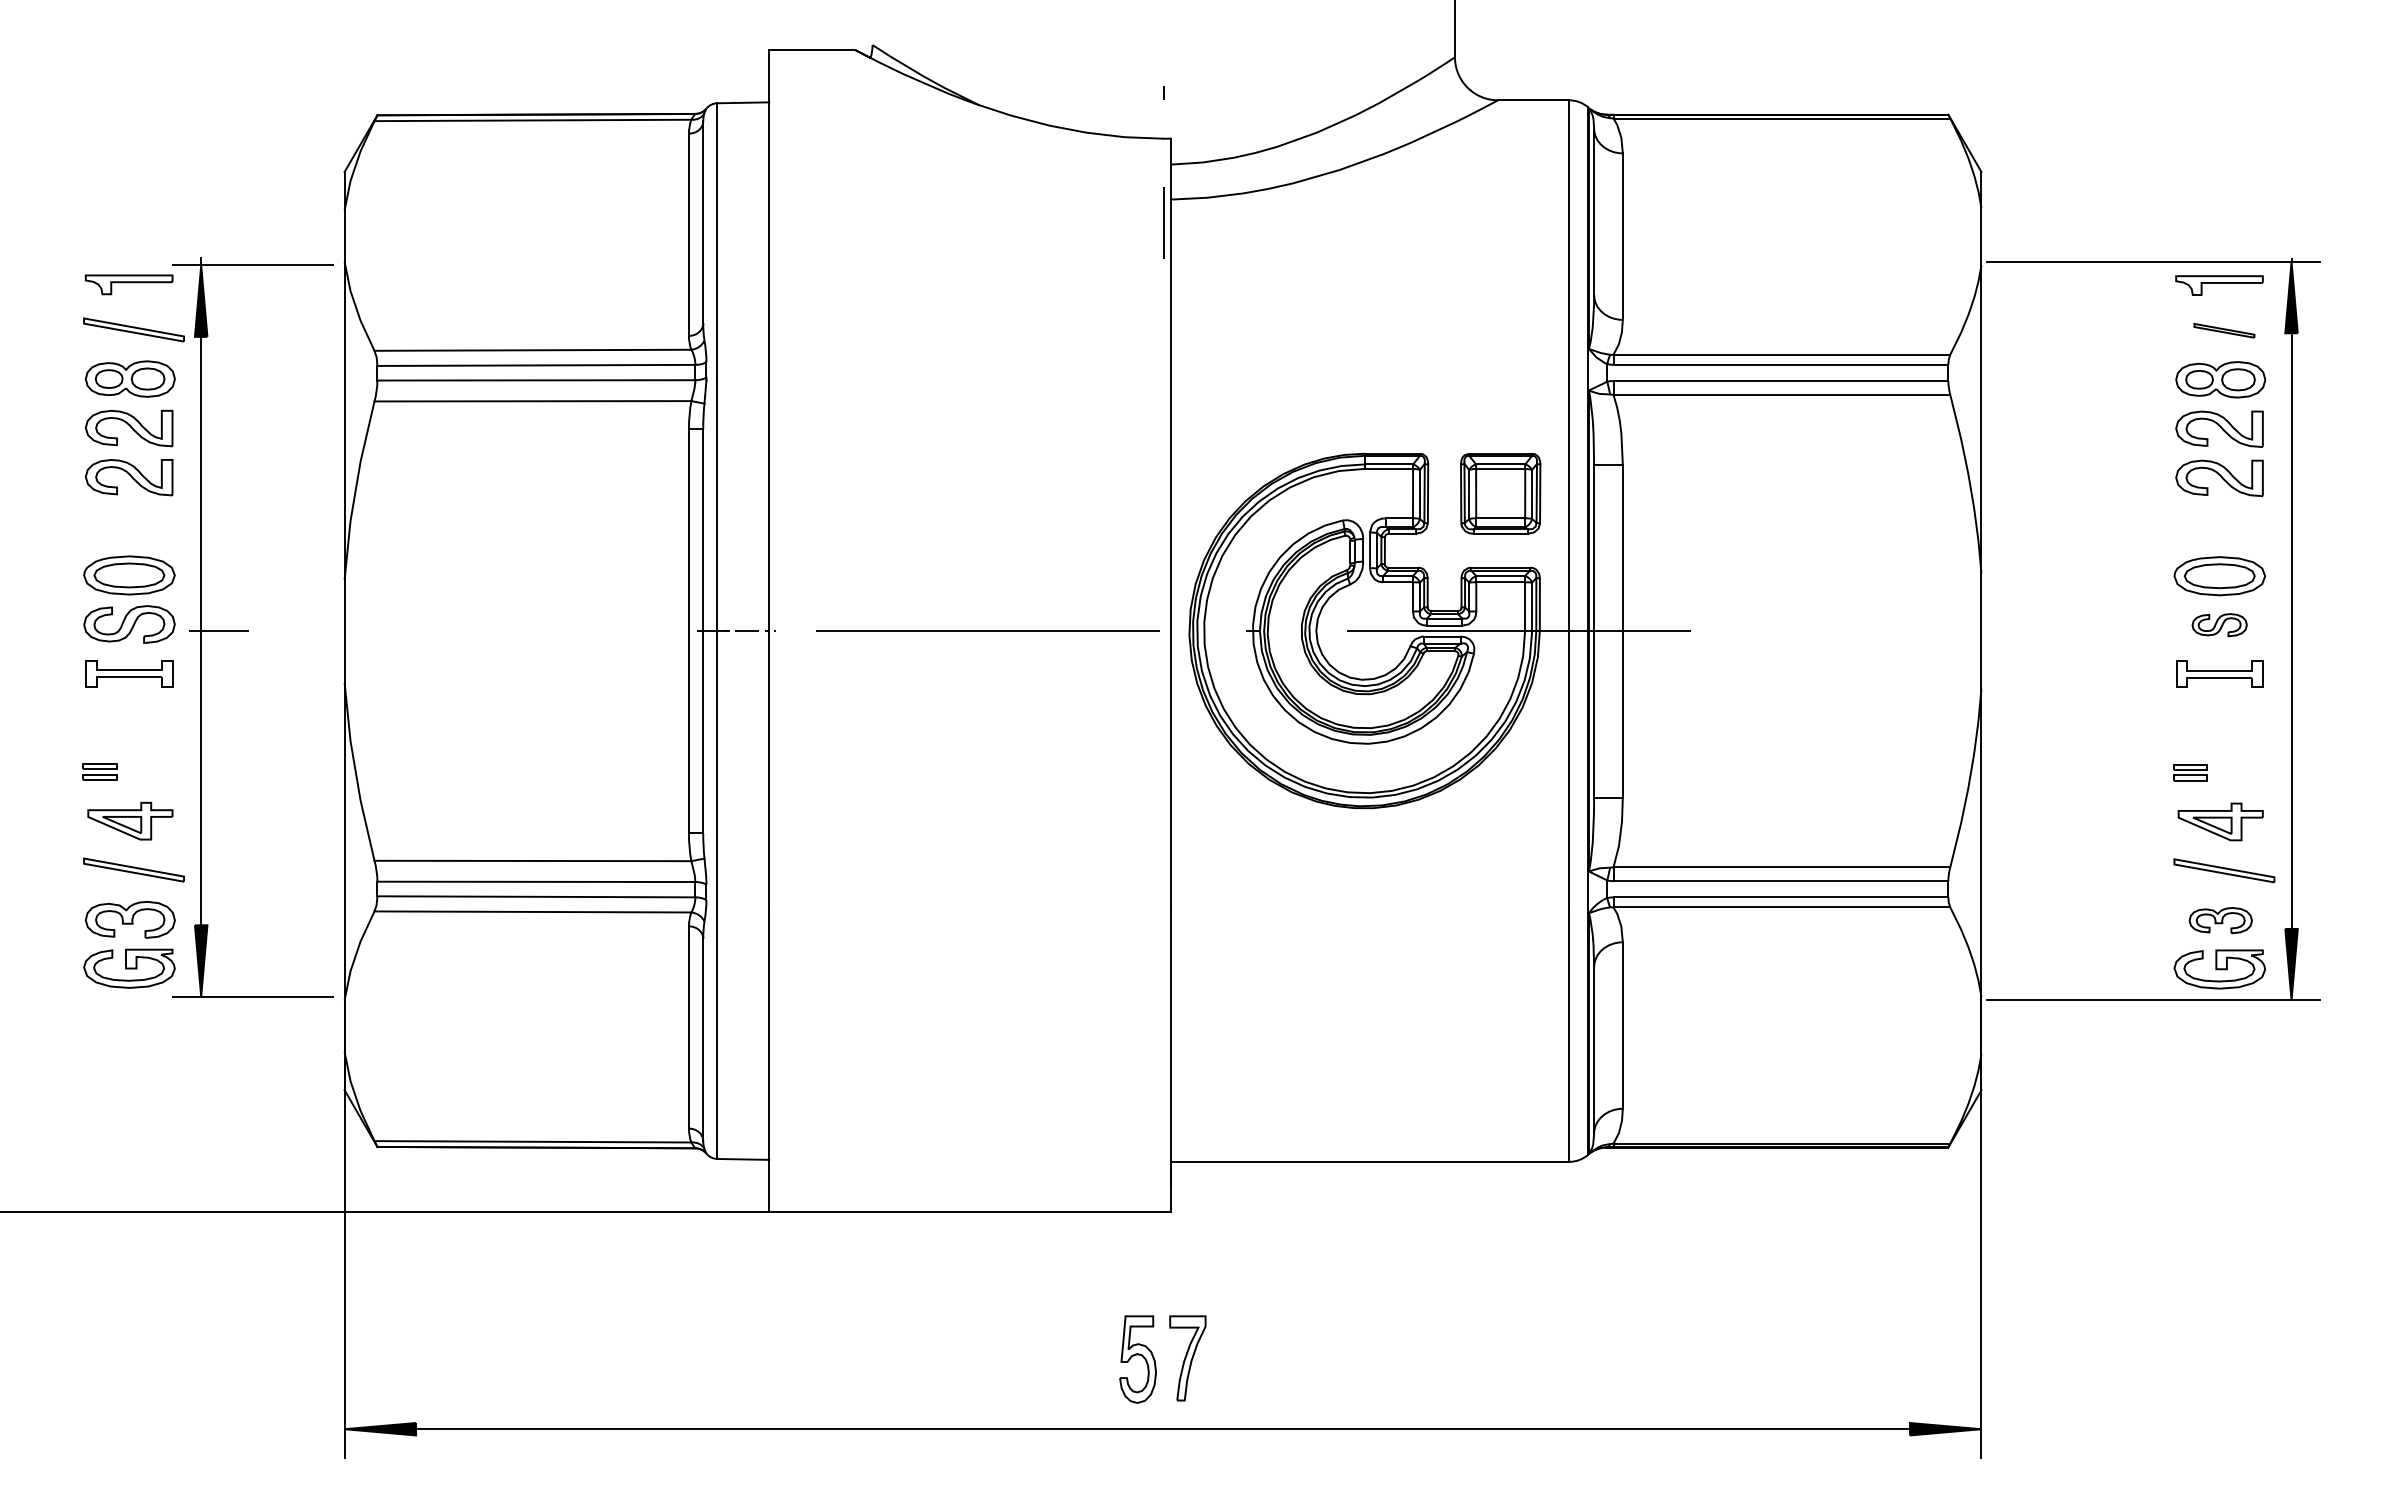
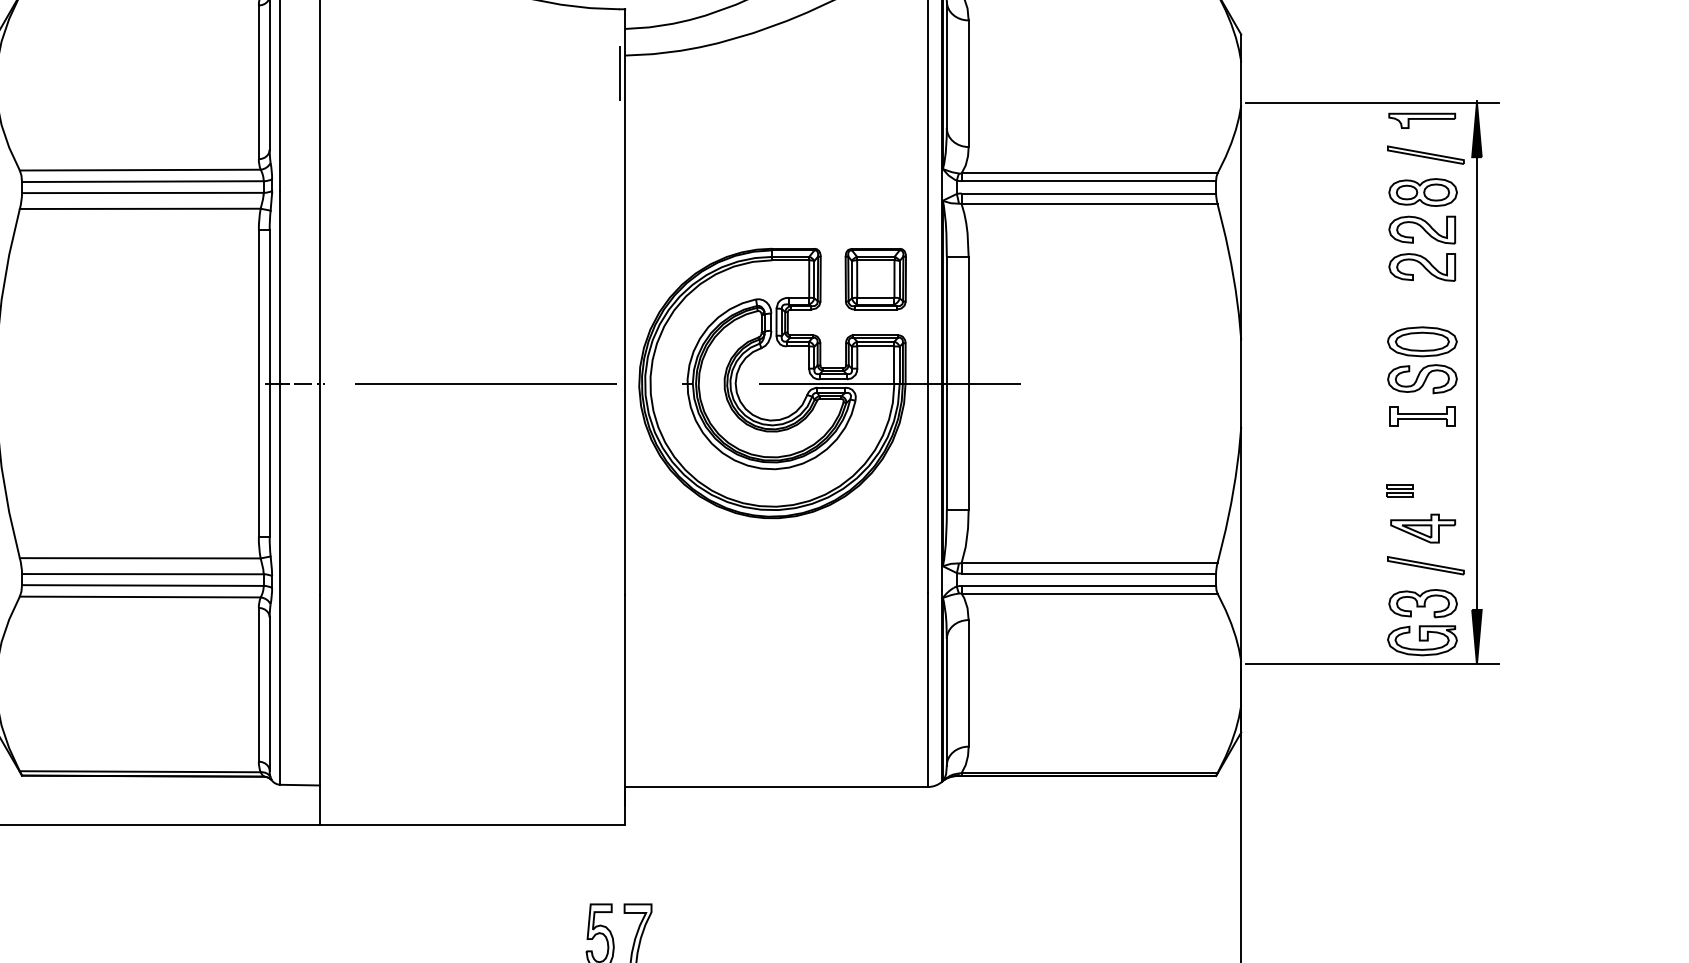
part: (2224, 330) -> (1425, 155), size x1.67
part: (2219, 624) -> (1422, 378), size x1.67
part: (2220, 920) -> (1422, 603), size x1.43

